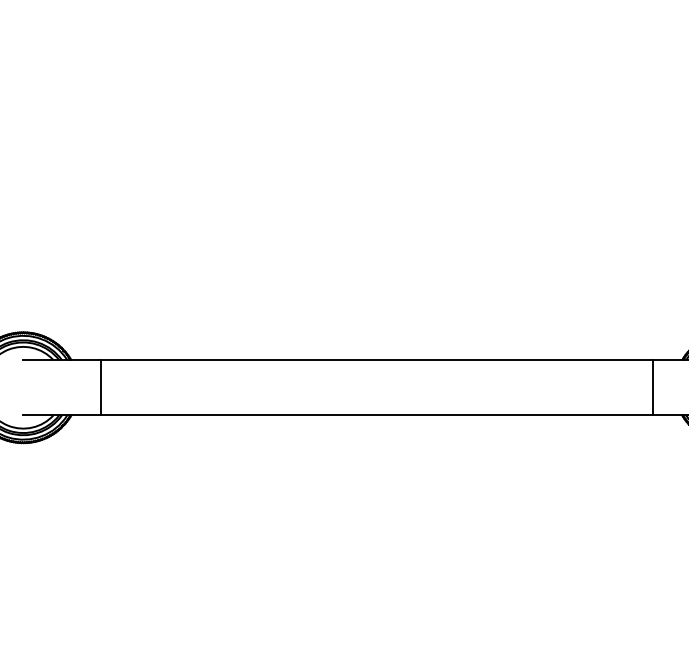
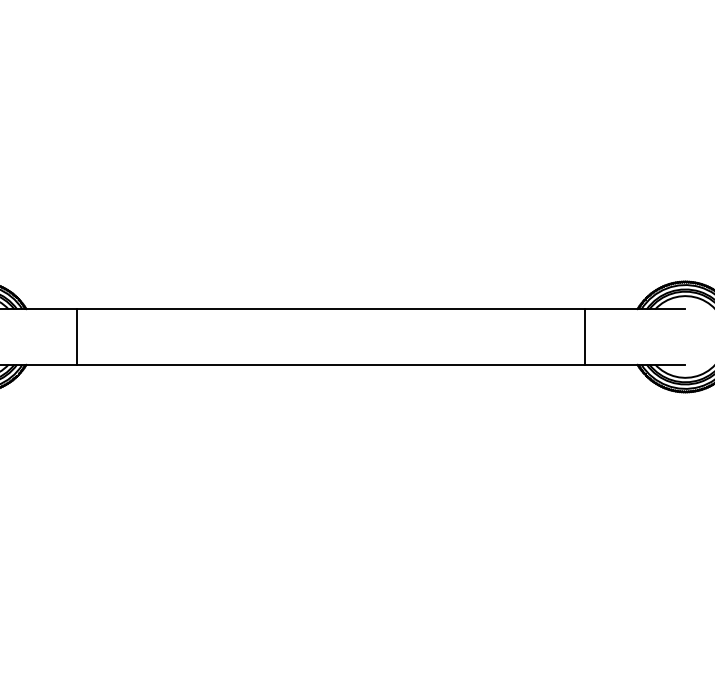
line: (100, 387) -> (76, 336), moved
line: (653, 387) -> (585, 336), moved

